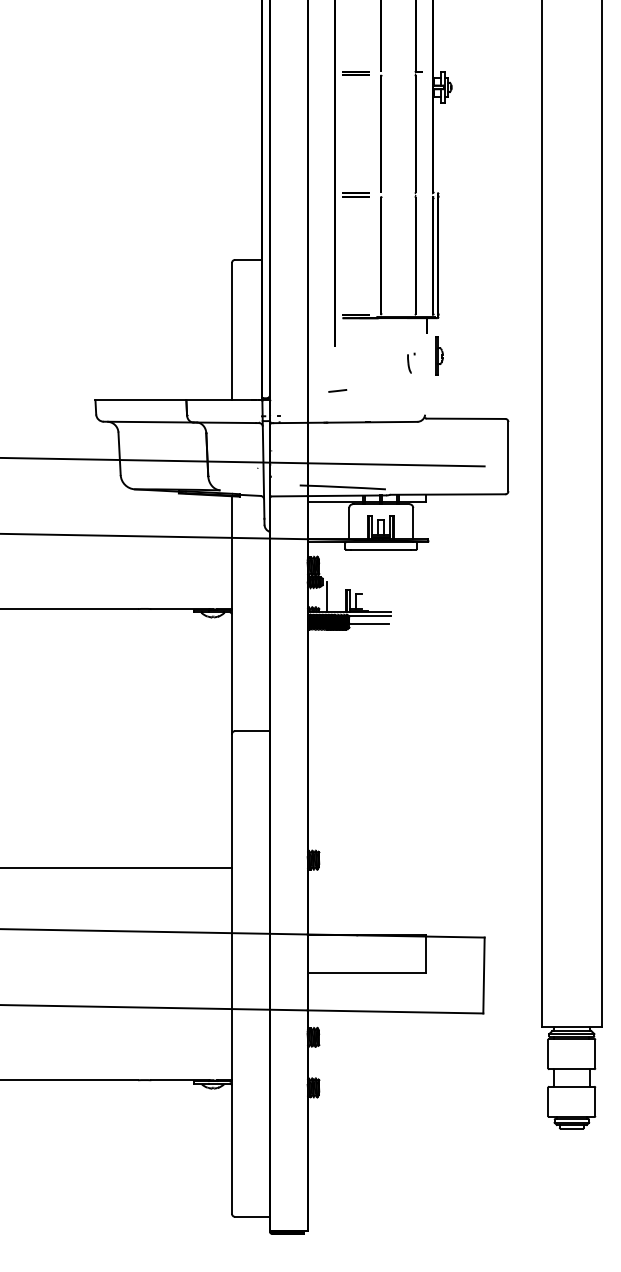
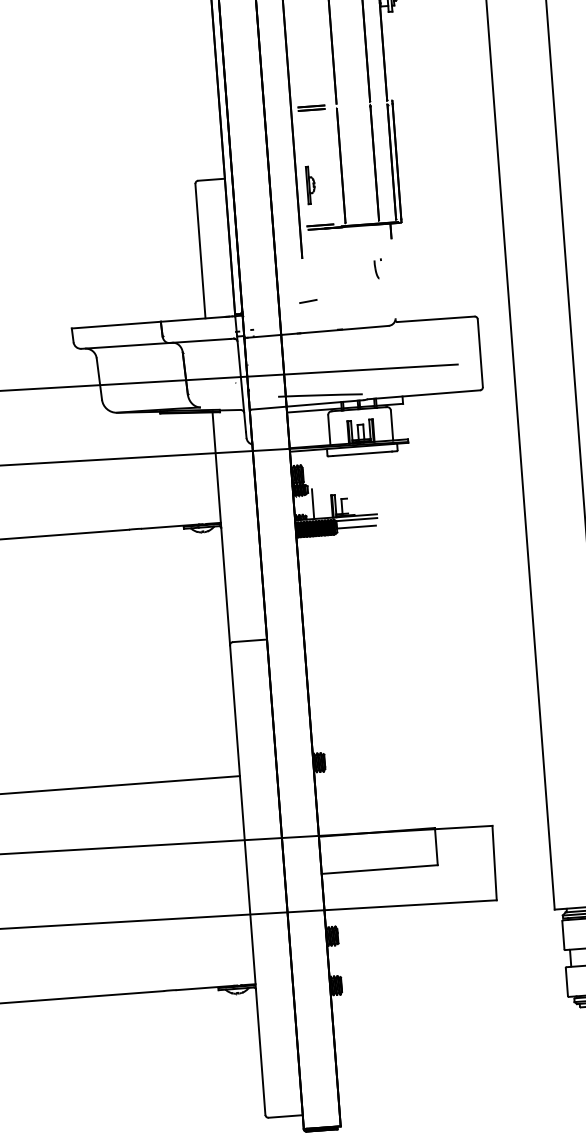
part: (439, 355) -> (311, 184), moved

